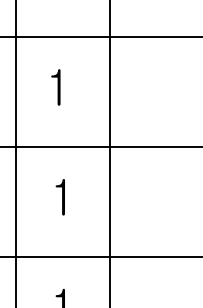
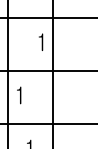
text: (57, 85) -> (41, 41), moved
text: (61, 197) -> (19, 95), moved

